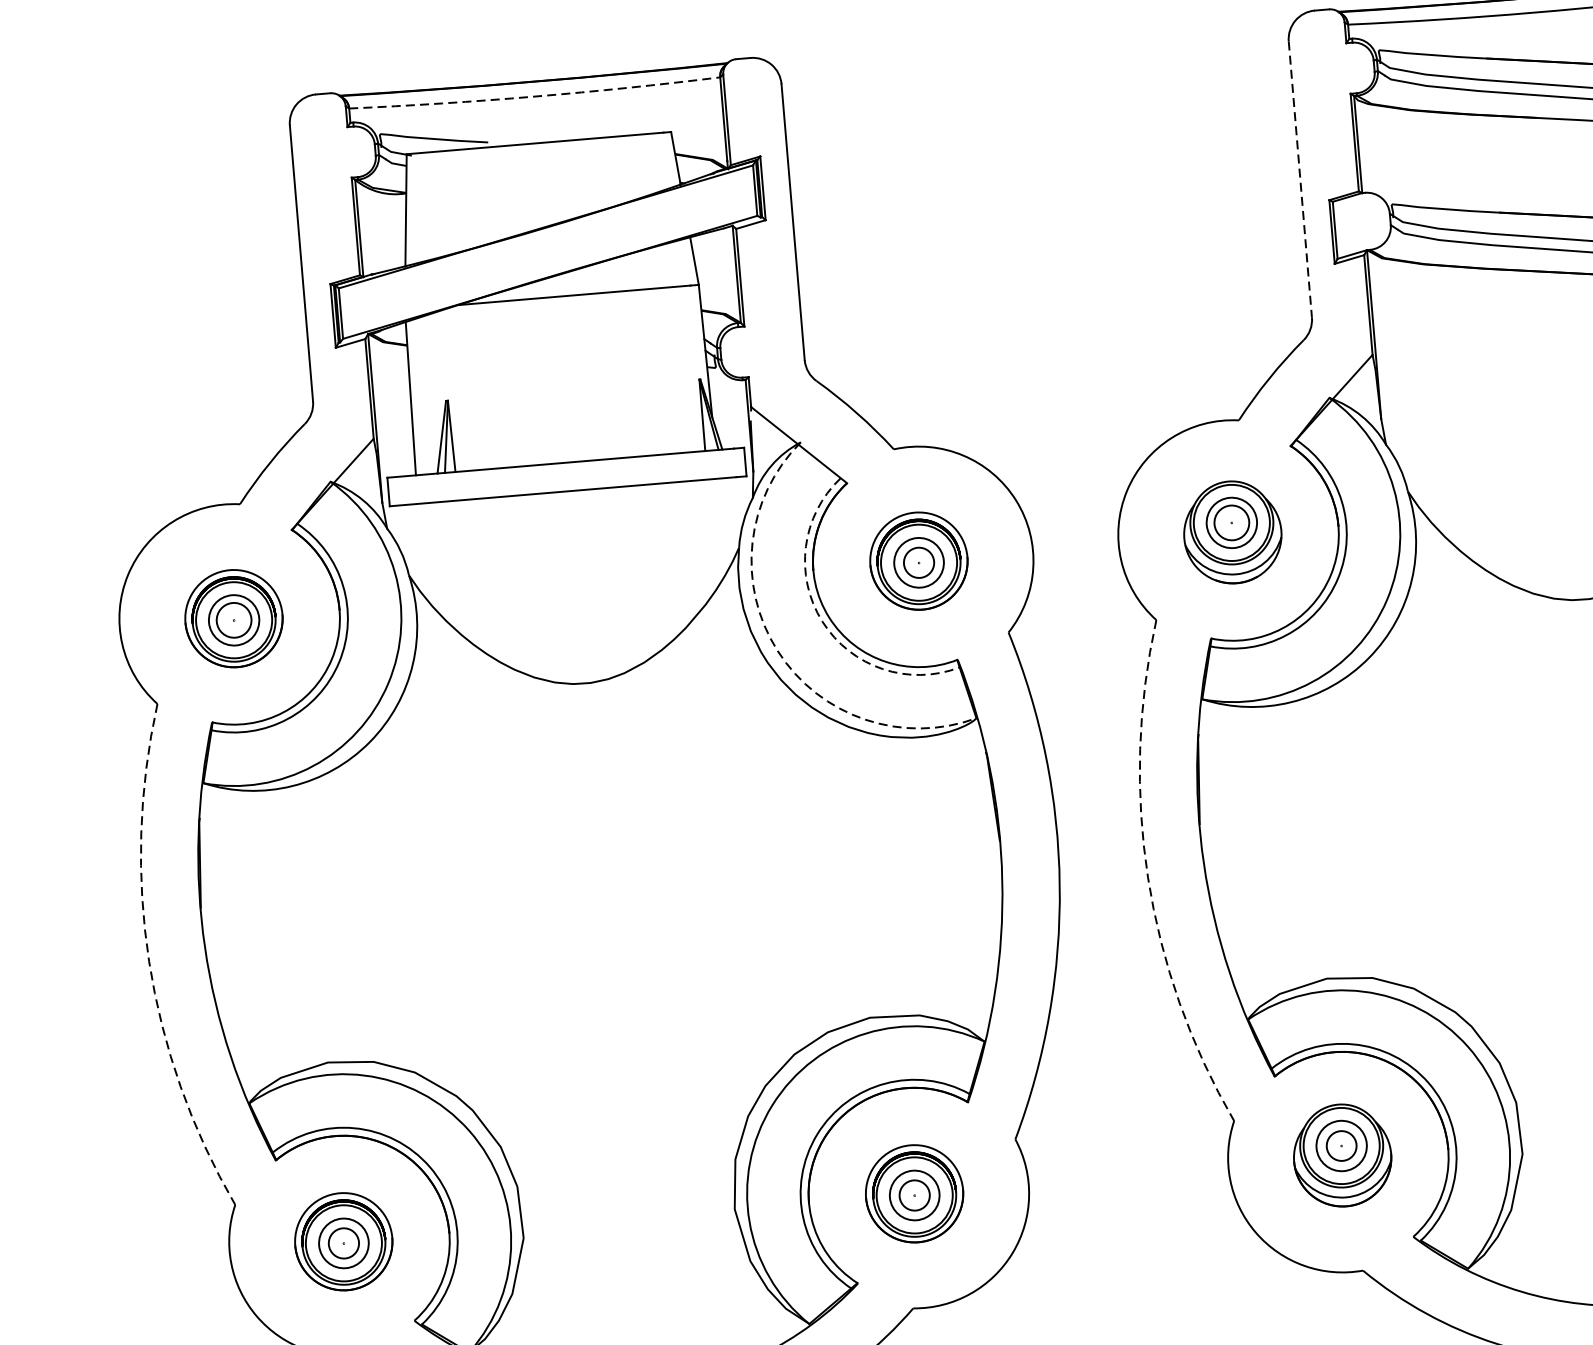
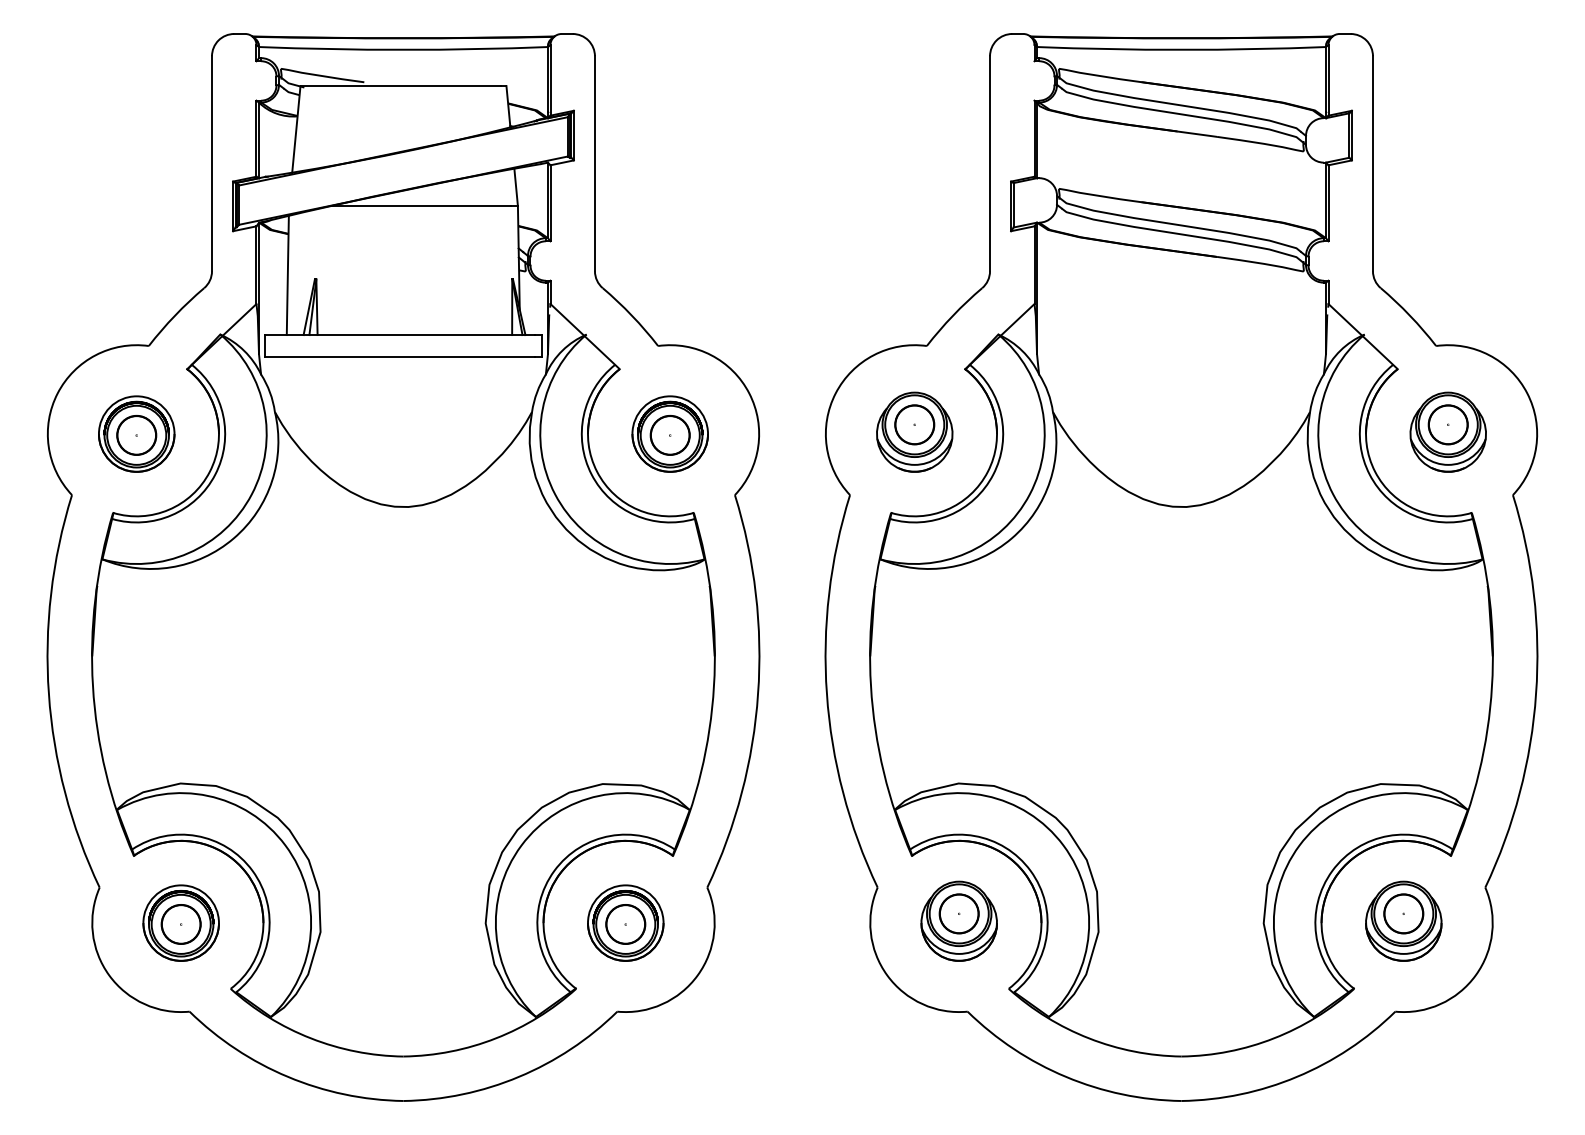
arc: (534, 96) -> (403, 49), dashed -> solid
line: (1300, 179) -> (990, 163), dashed -> solid
circle: (1231, 522) -> (914, 424), size x1.43
circle: (918, 561) -> (669, 434), size x1.67
circle: (233, 620) -> (136, 435), size x1.43
arc: (822, 621) -> (591, 474), dashed -> solid
arc: (778, 651) -> (555, 494), dashed -> solid
arc: (1147, 877) -> (826, 693), dashed -> solid
arc: (148, 961) -> (48, 693), dashed -> solid
circle: (1340, 1145) -> (958, 913), size x1.67
circle: (914, 1195) -> (625, 924), size x1.67
circle: (343, 1243) -> (180, 924), size x1.67

